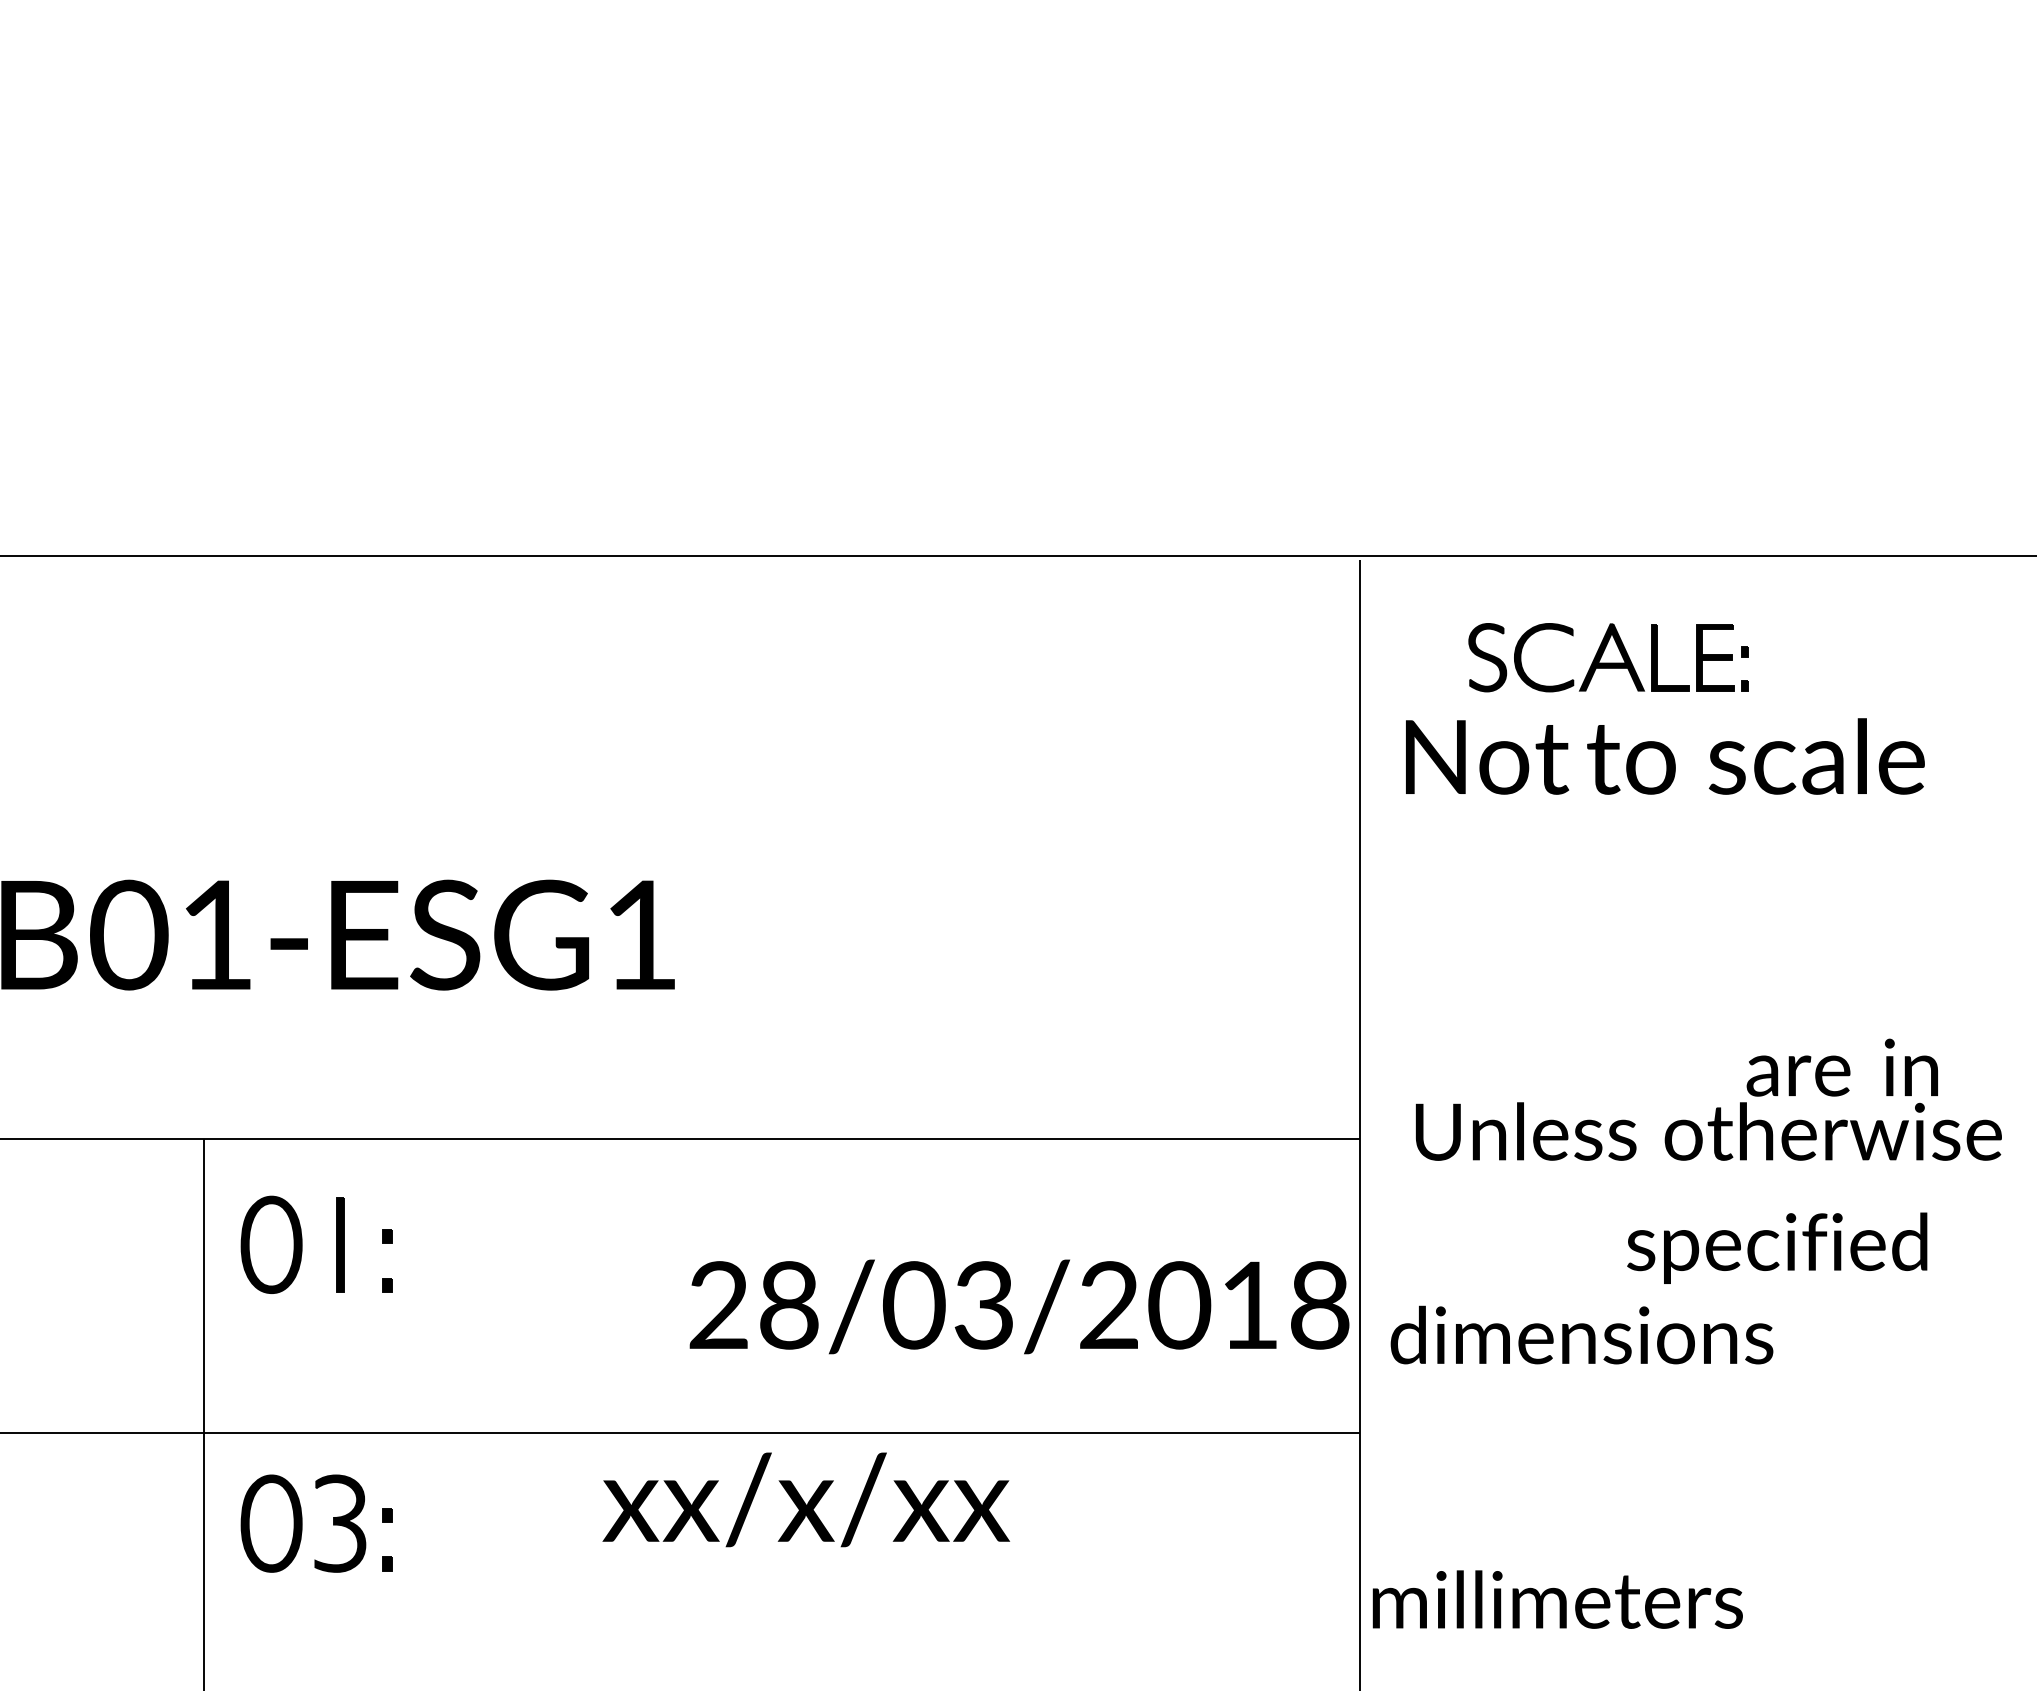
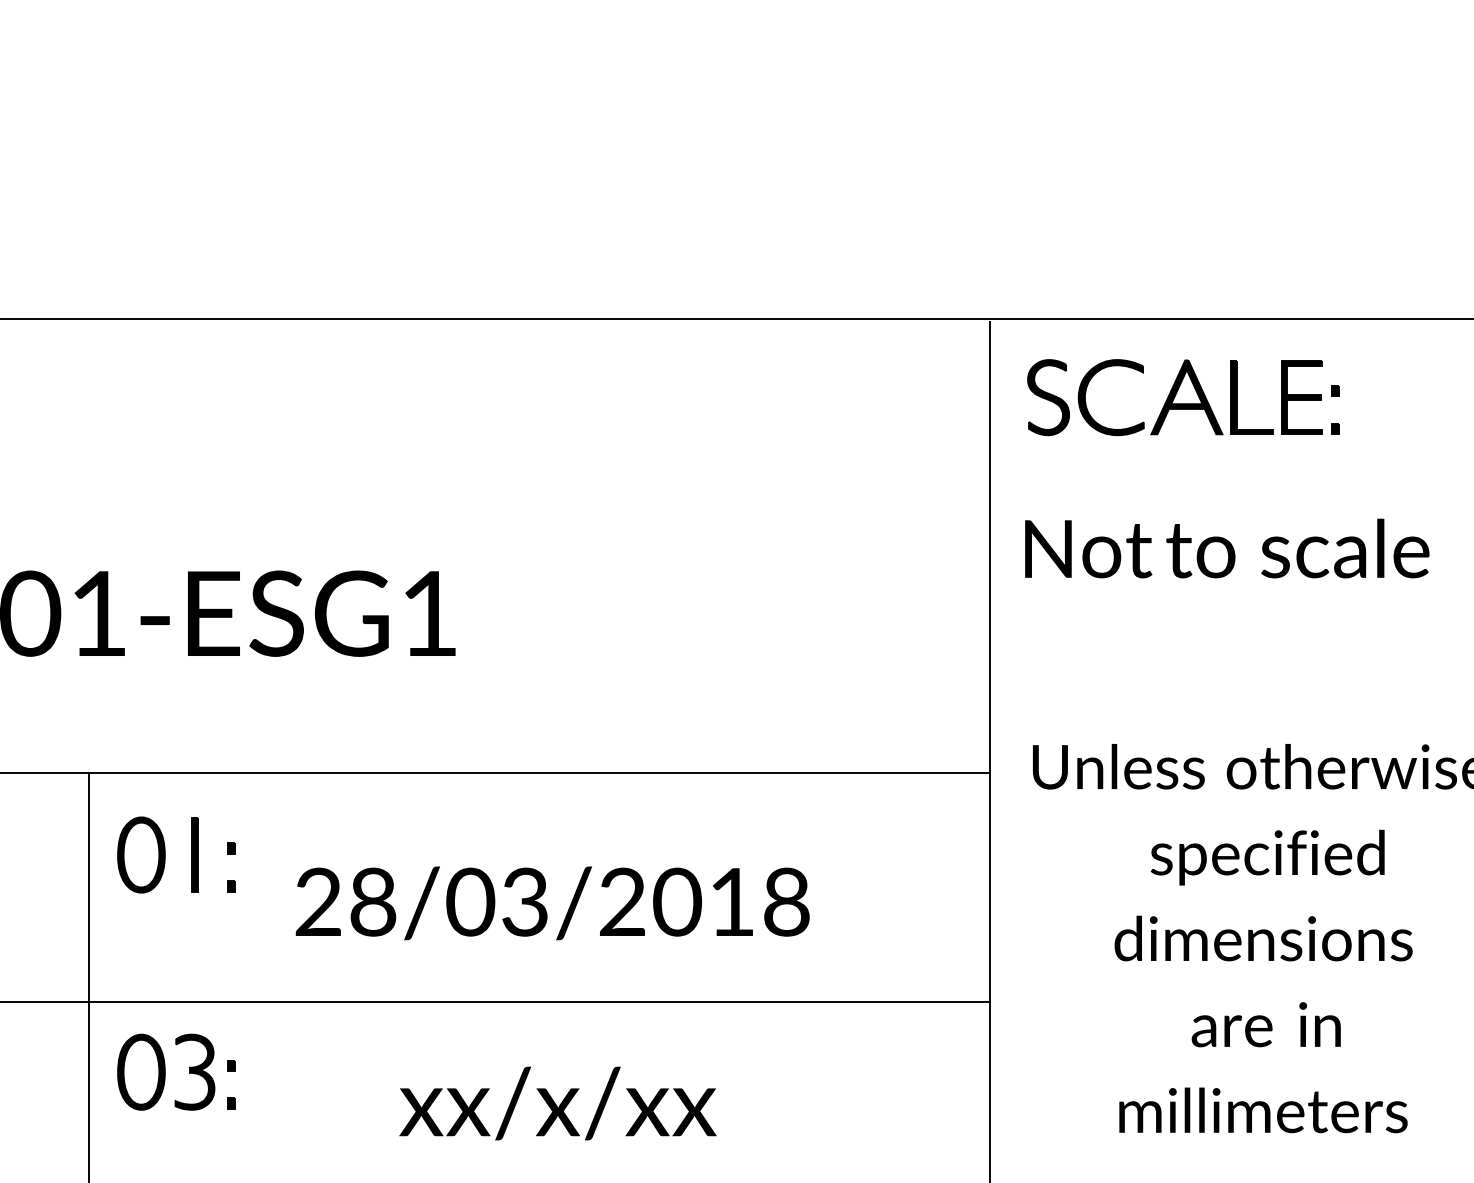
part: (1608, 657) -> (1182, 397), size x1.43
text: (1665, 756) -> (1227, 548), moved
text: (1841, 1067) -> (1265, 1024), moved
text: (1777, 1247) -> (1267, 857), moved
text: (1019, 1306) -> (552, 903), moved
text: (1581, 1334) -> (1263, 938), moved
text: (805, 1499) -> (557, 1103), moved
text: (1557, 1599) -> (1263, 1110), moved

